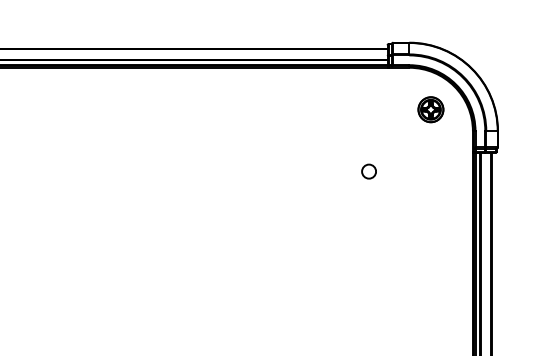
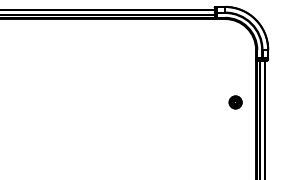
part: (430, 109) -> (235, 102), moved
circle: (368, 171) -> (205, 69), removed

